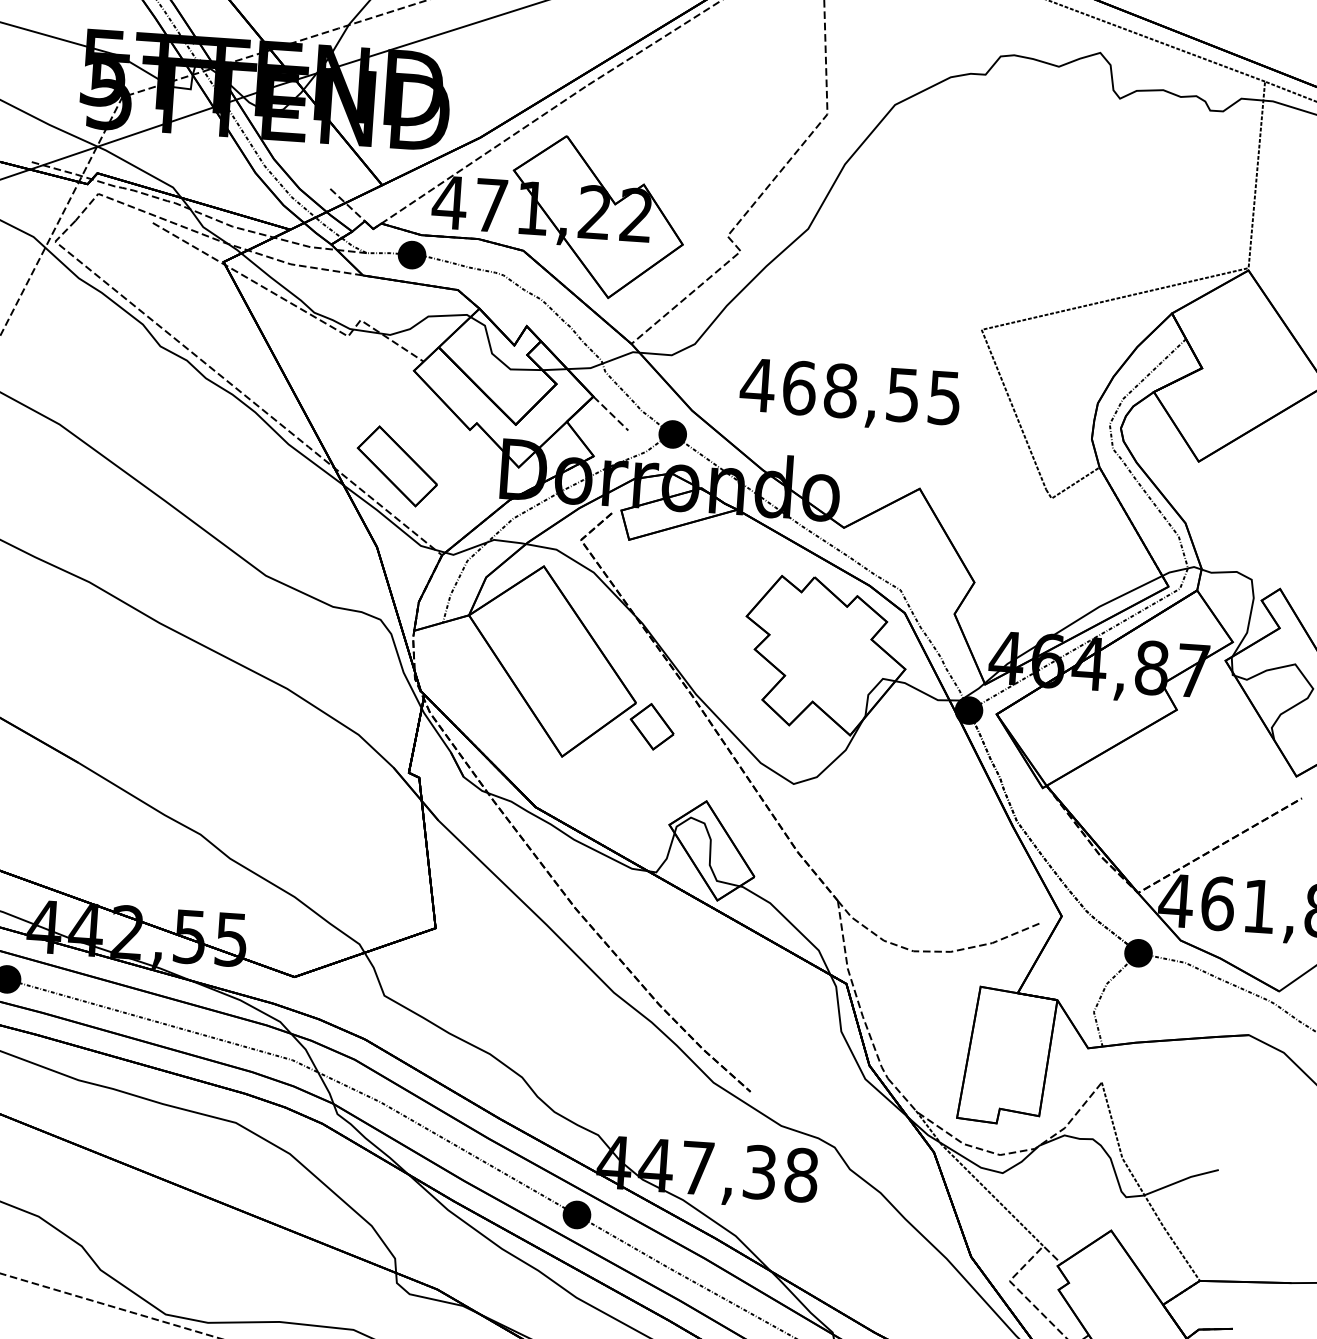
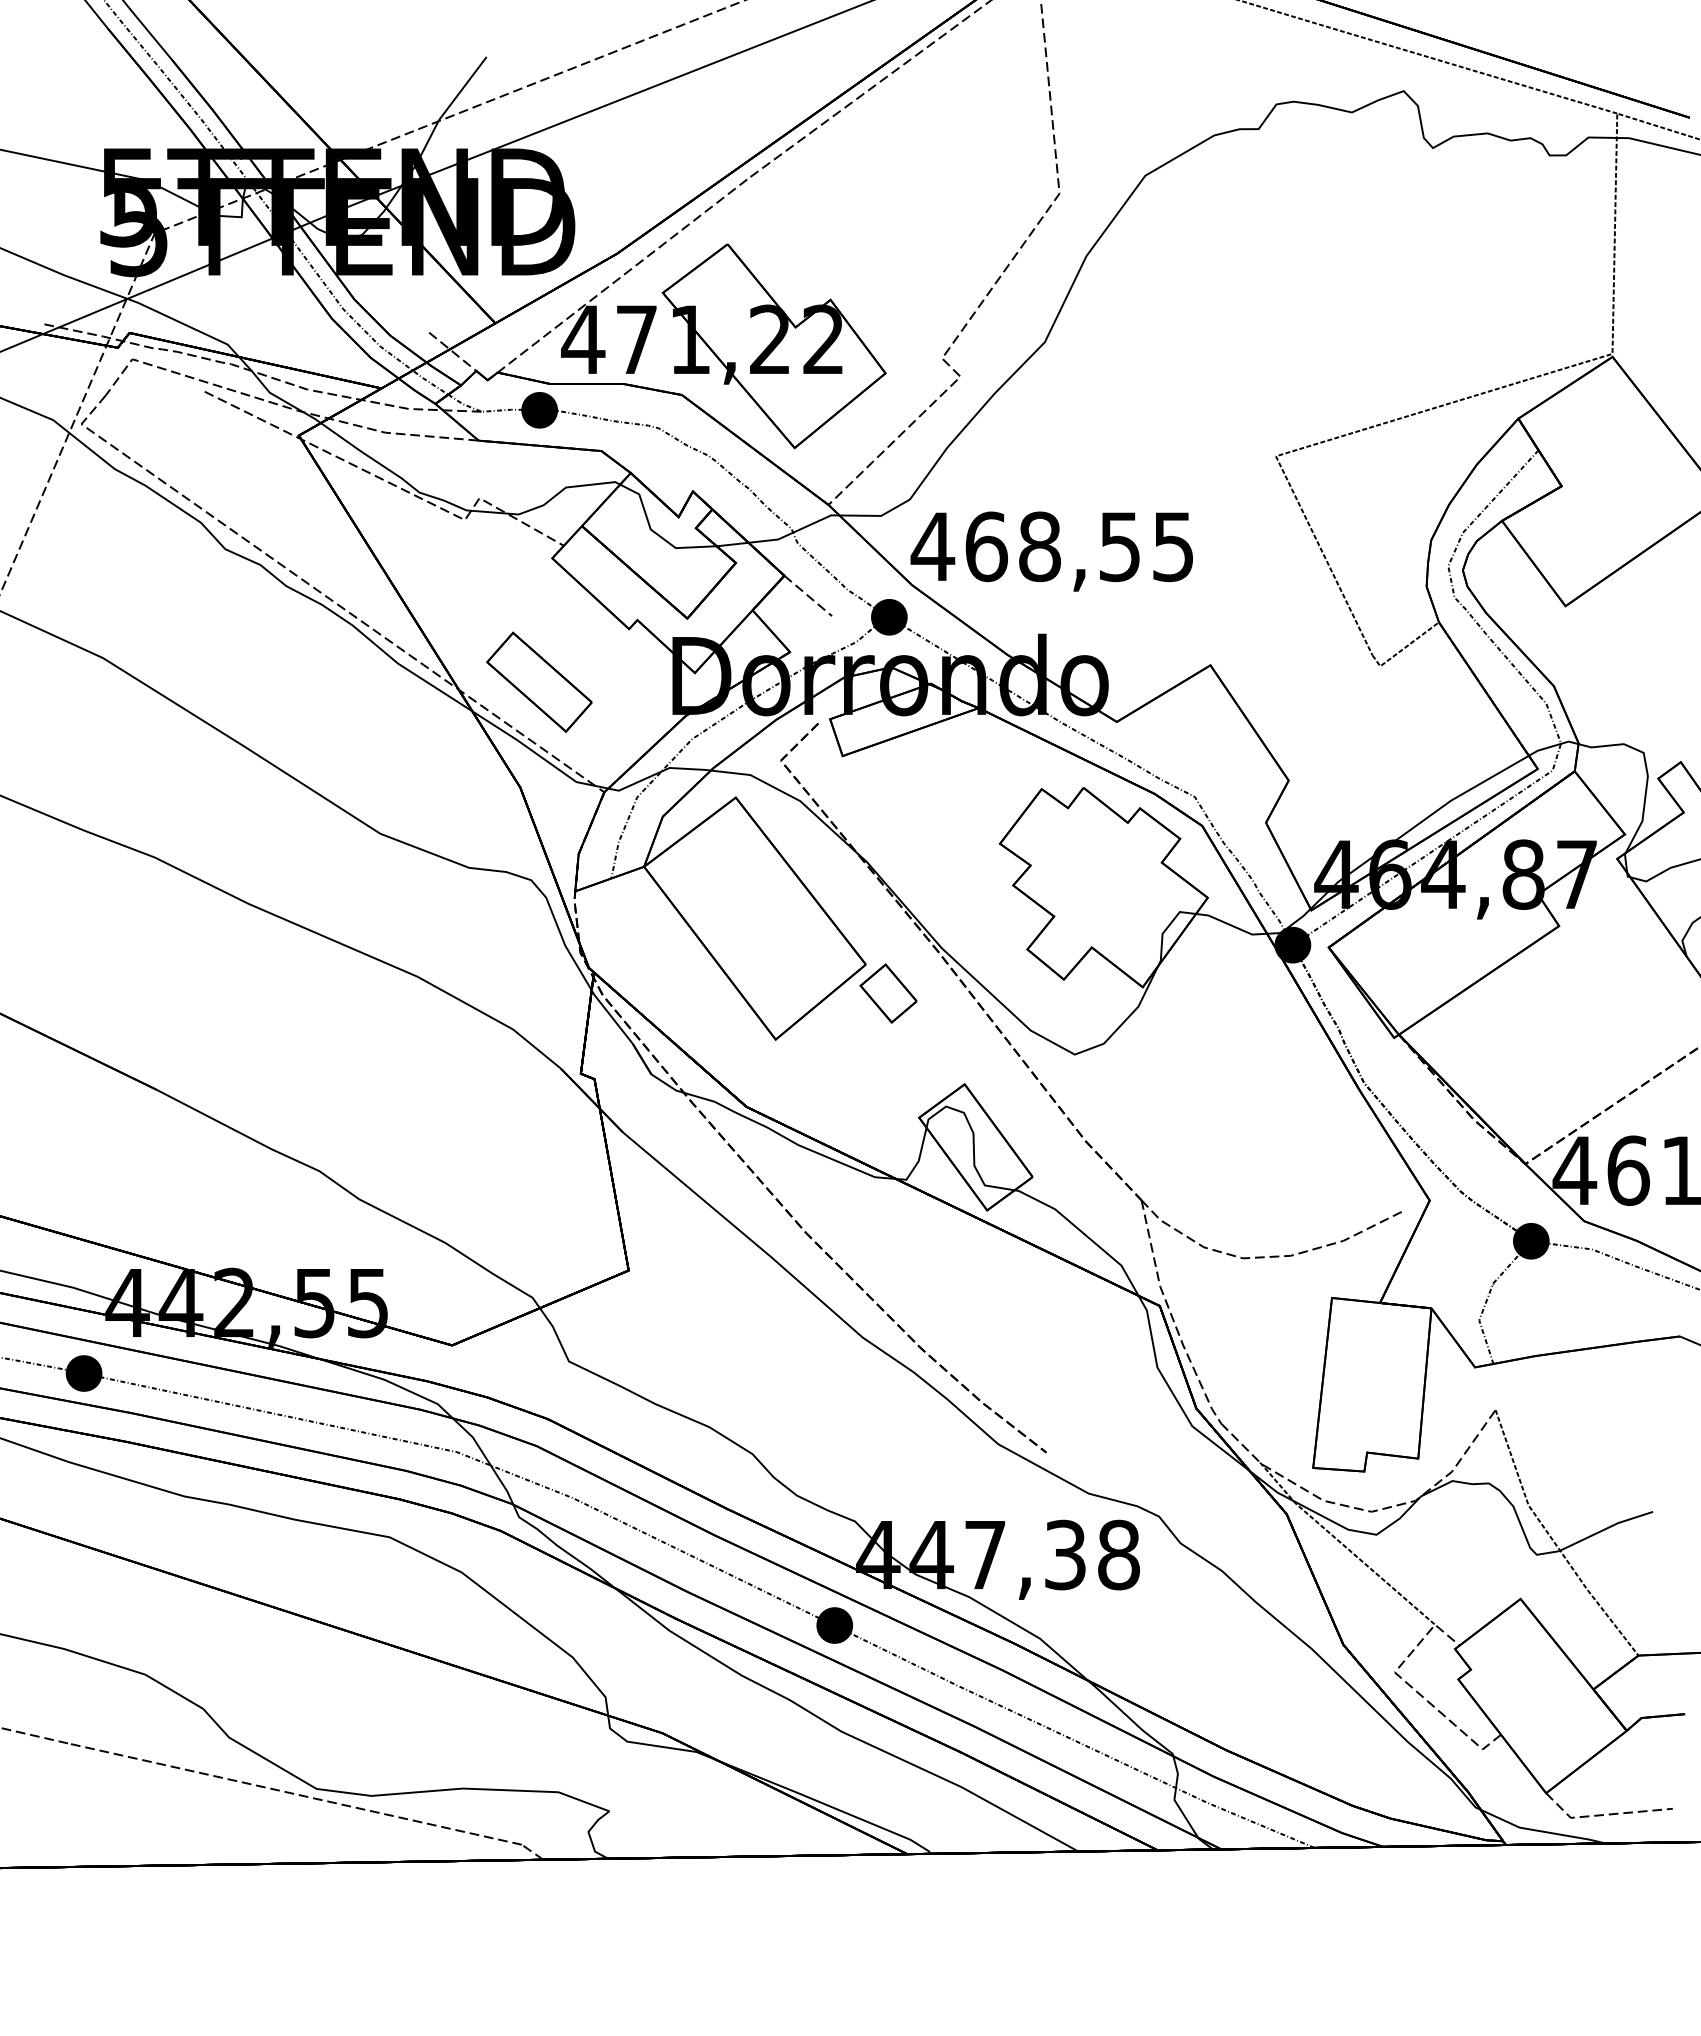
text: (849, 395) -> (1051, 551), moved

